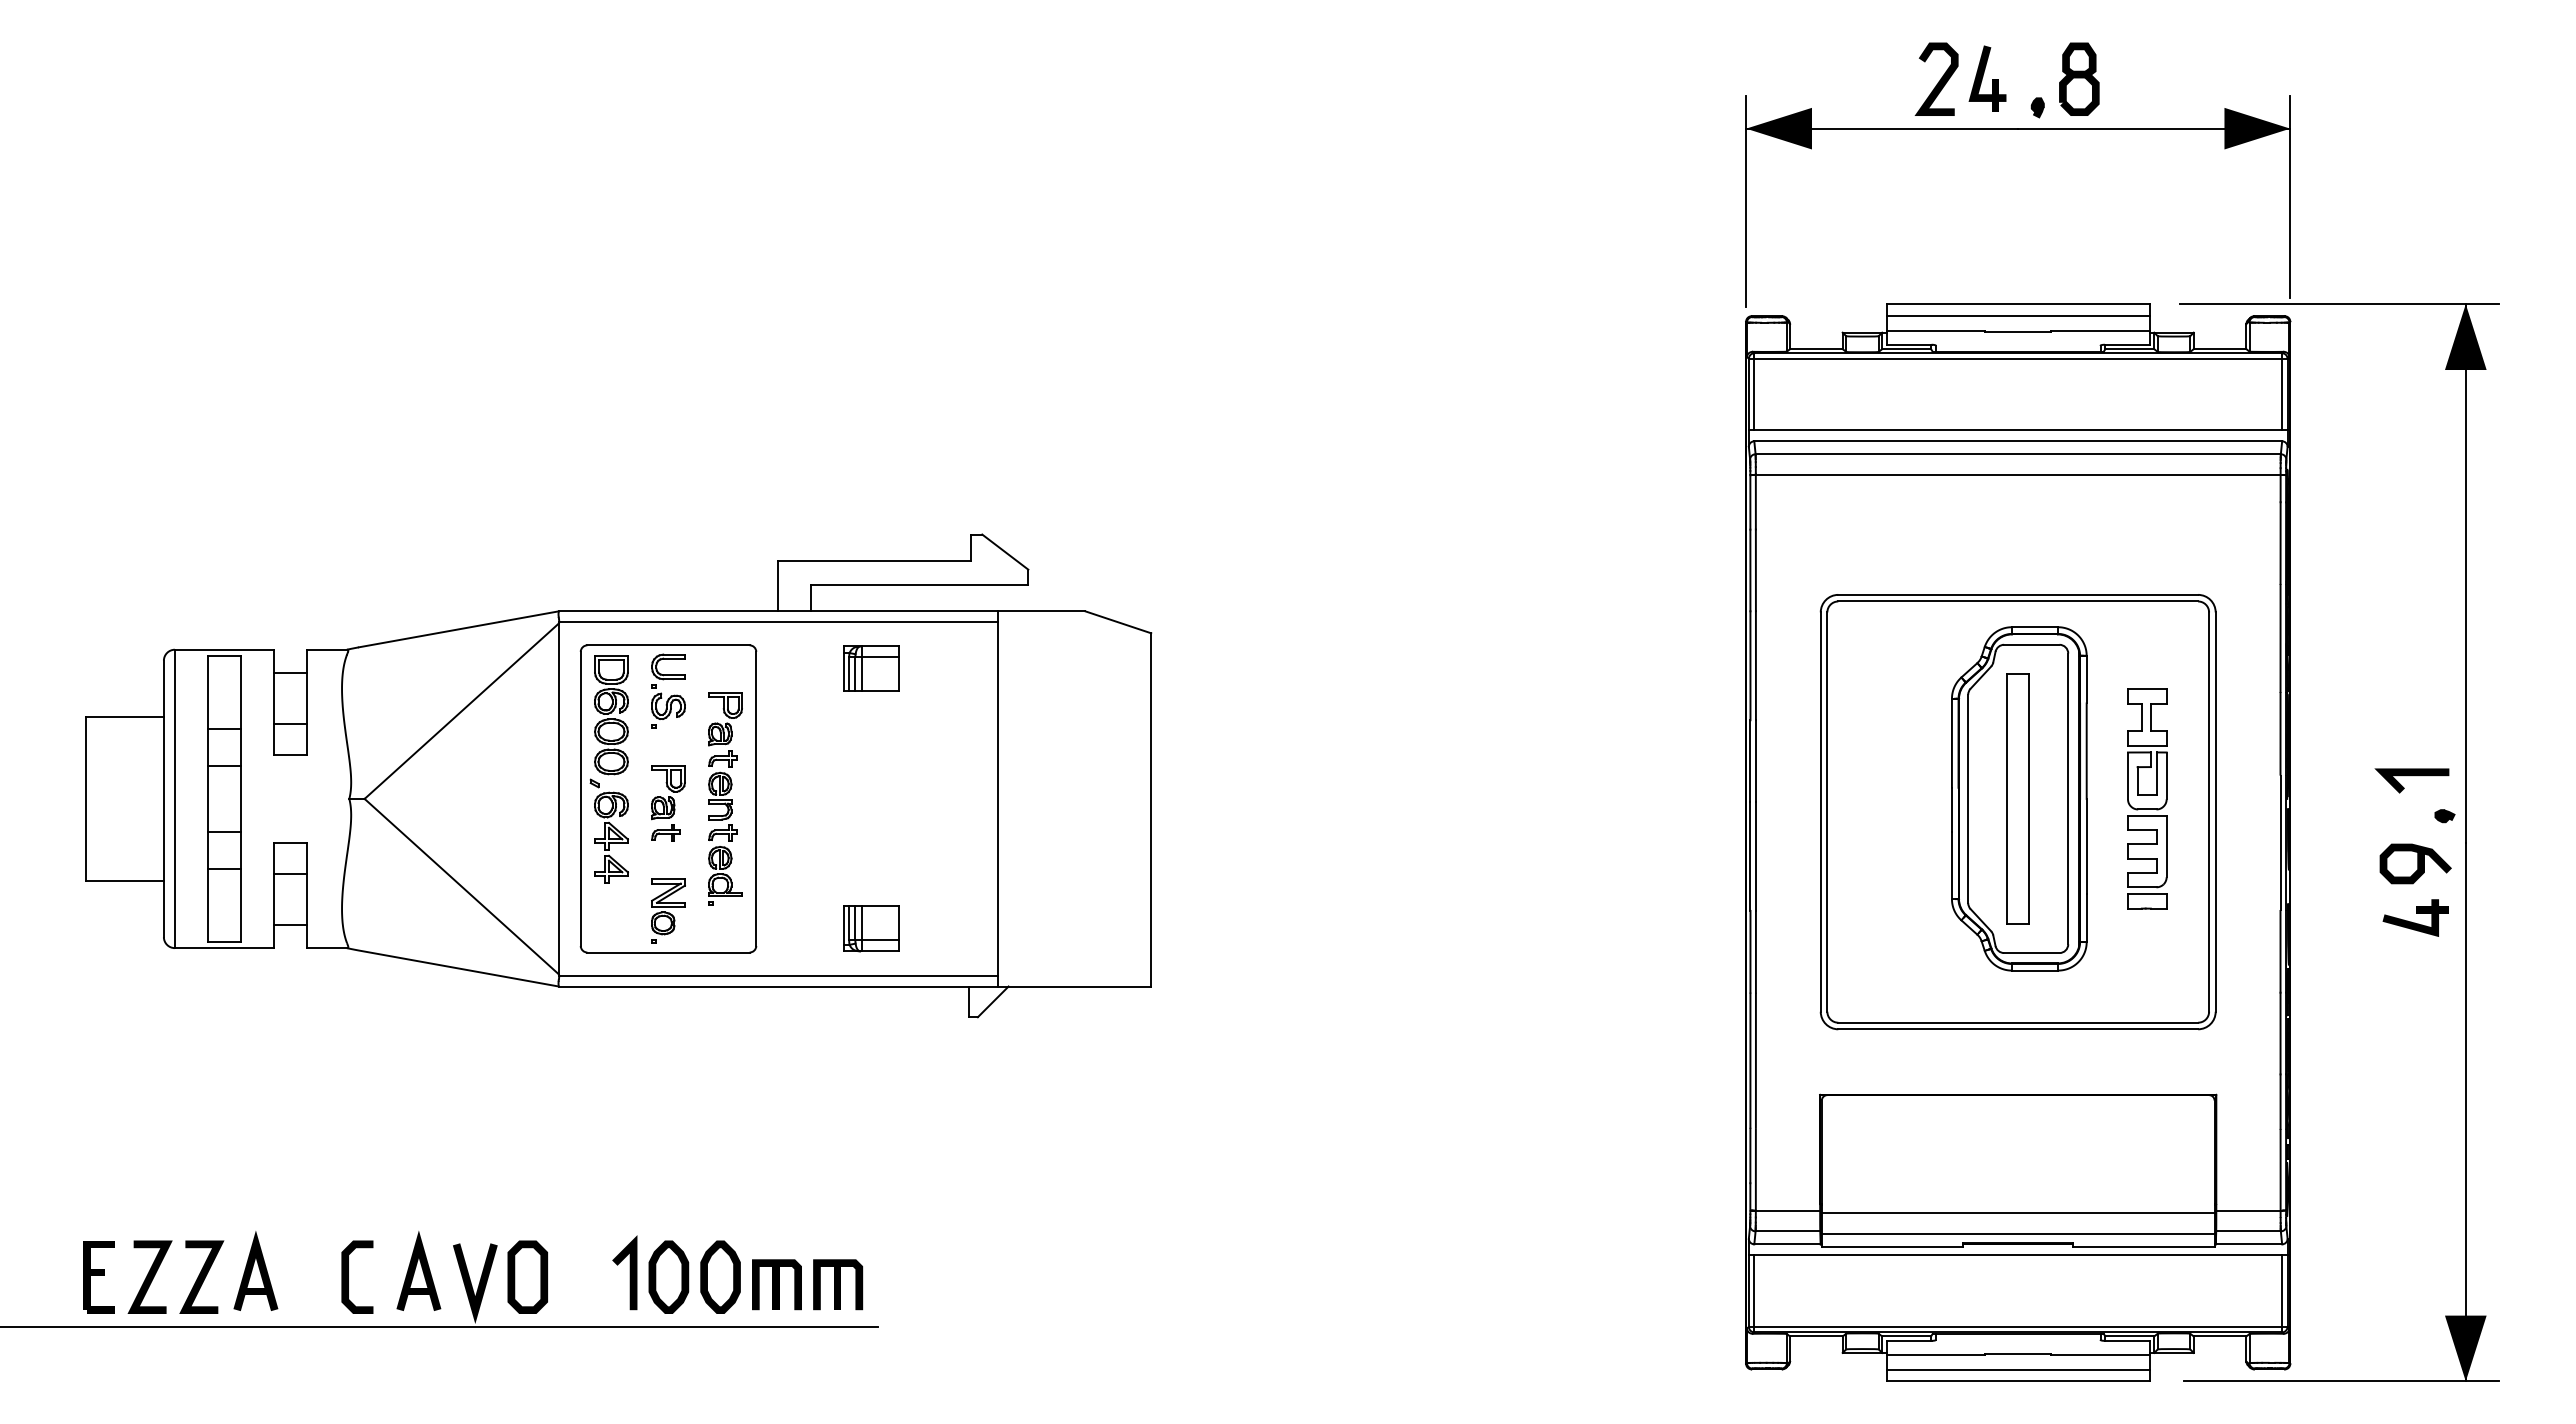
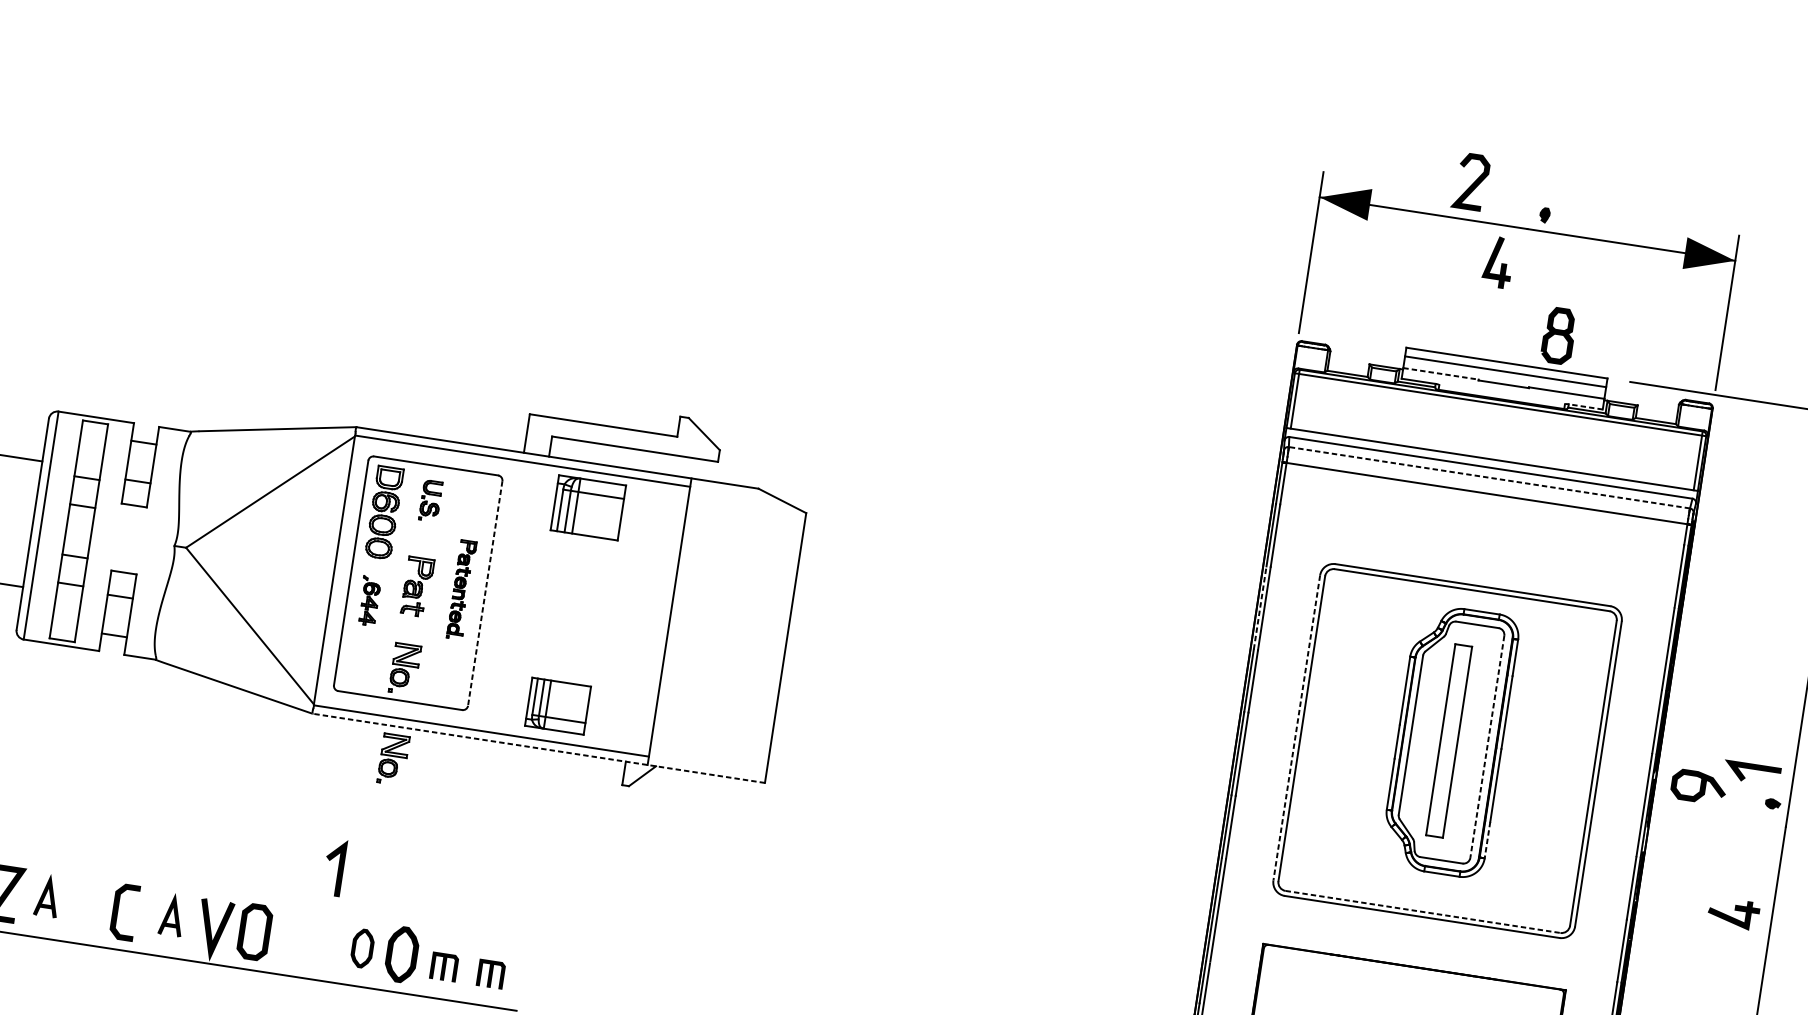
part: (1987, 78) -> (1498, 262), moved
part: (2079, 78) -> (1559, 335), moved
line: (1936, 330) -> (1441, 373), solid -> dashed
line: (2126, 344) -> (1584, 406), solid -> dashed
line: (2018, 454) -> (1489, 477), solid -> dashed
line: (1750, 665) -> (1260, 607), solid -> dashed
part: (871, 668) -> (588, 507), size x1.6
part: (668, 690) -> (430, 500), size x0.7
part: (725, 798) -> (461, 589), size x0.6
line: (756, 798) -> (485, 593), solid -> dashed
part: (2147, 798) -> (1547, 755), removed
line: (2068, 799) -> (1487, 747), solid -> dashed
line: (1820, 812) -> (1296, 728), solid -> dashed
part: (608, 830) -> (368, 600), size x0.6
curve: (2417, 863) -> (1700, 786), moved
part: (2415, 917) -> (1733, 913), moved
line: (2086, 918) -> (1487, 840), solid -> dashed
part: (871, 928) -> (558, 705), size x1.4
line: (854, 986) -> (538, 748), solid -> dashed
line: (2018, 1022) -> (1423, 911), solid -> dashed
part: (671, 1028) -> (393, 758), added
part: (255, 1270) -> (47, 895), size x0.7
part: (418, 1270) -> (172, 914), size x0.7
line: (629, 1272) -> (337, 867), moved
part: (668, 1276) -> (362, 948), size x0.7
part: (776, 1284) -> (443, 966), size x0.7
part: (838, 1284) -> (491, 974), size x0.7

